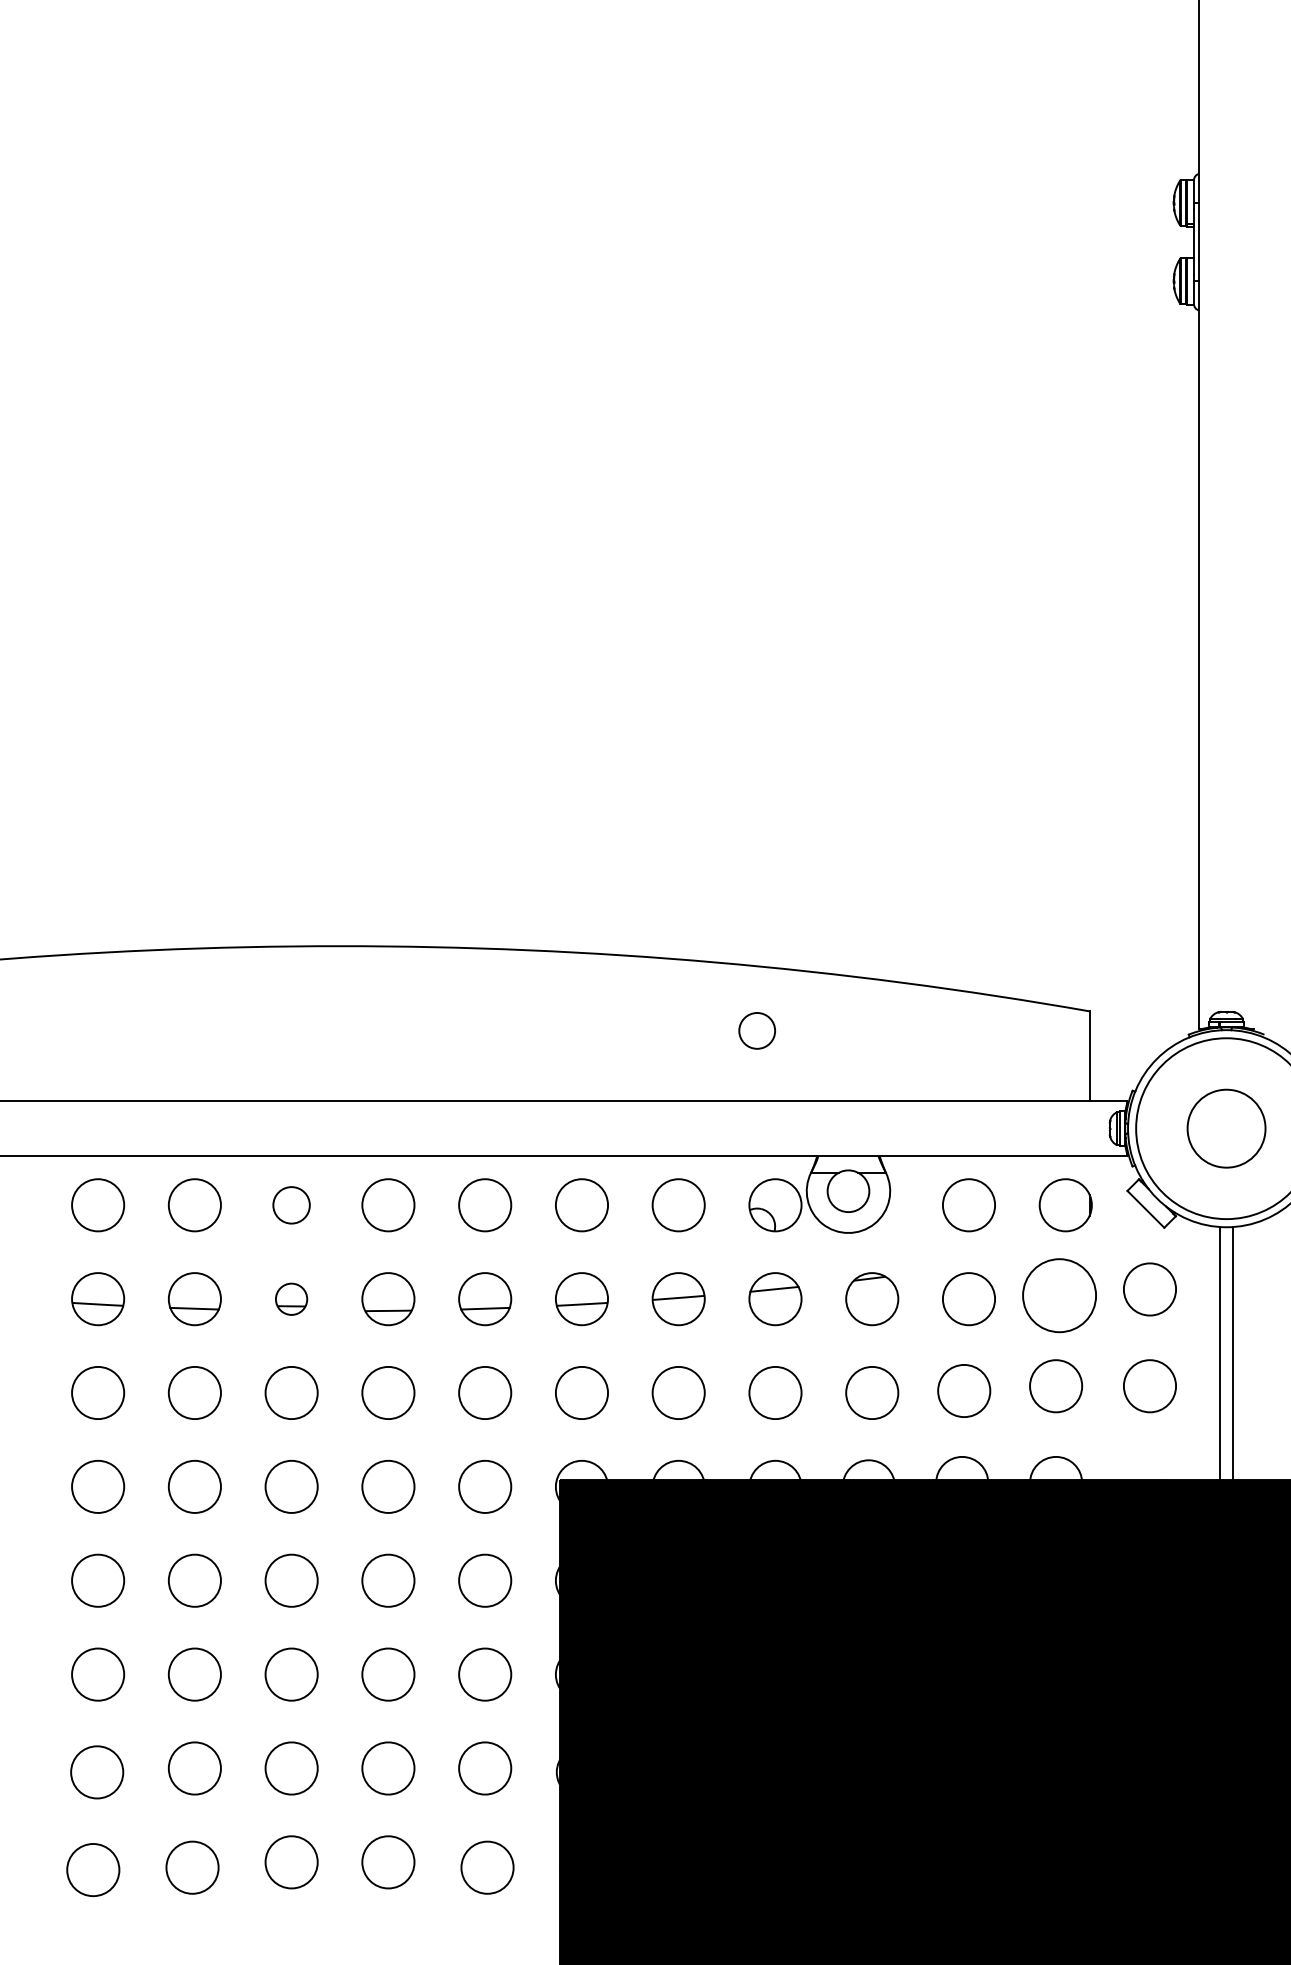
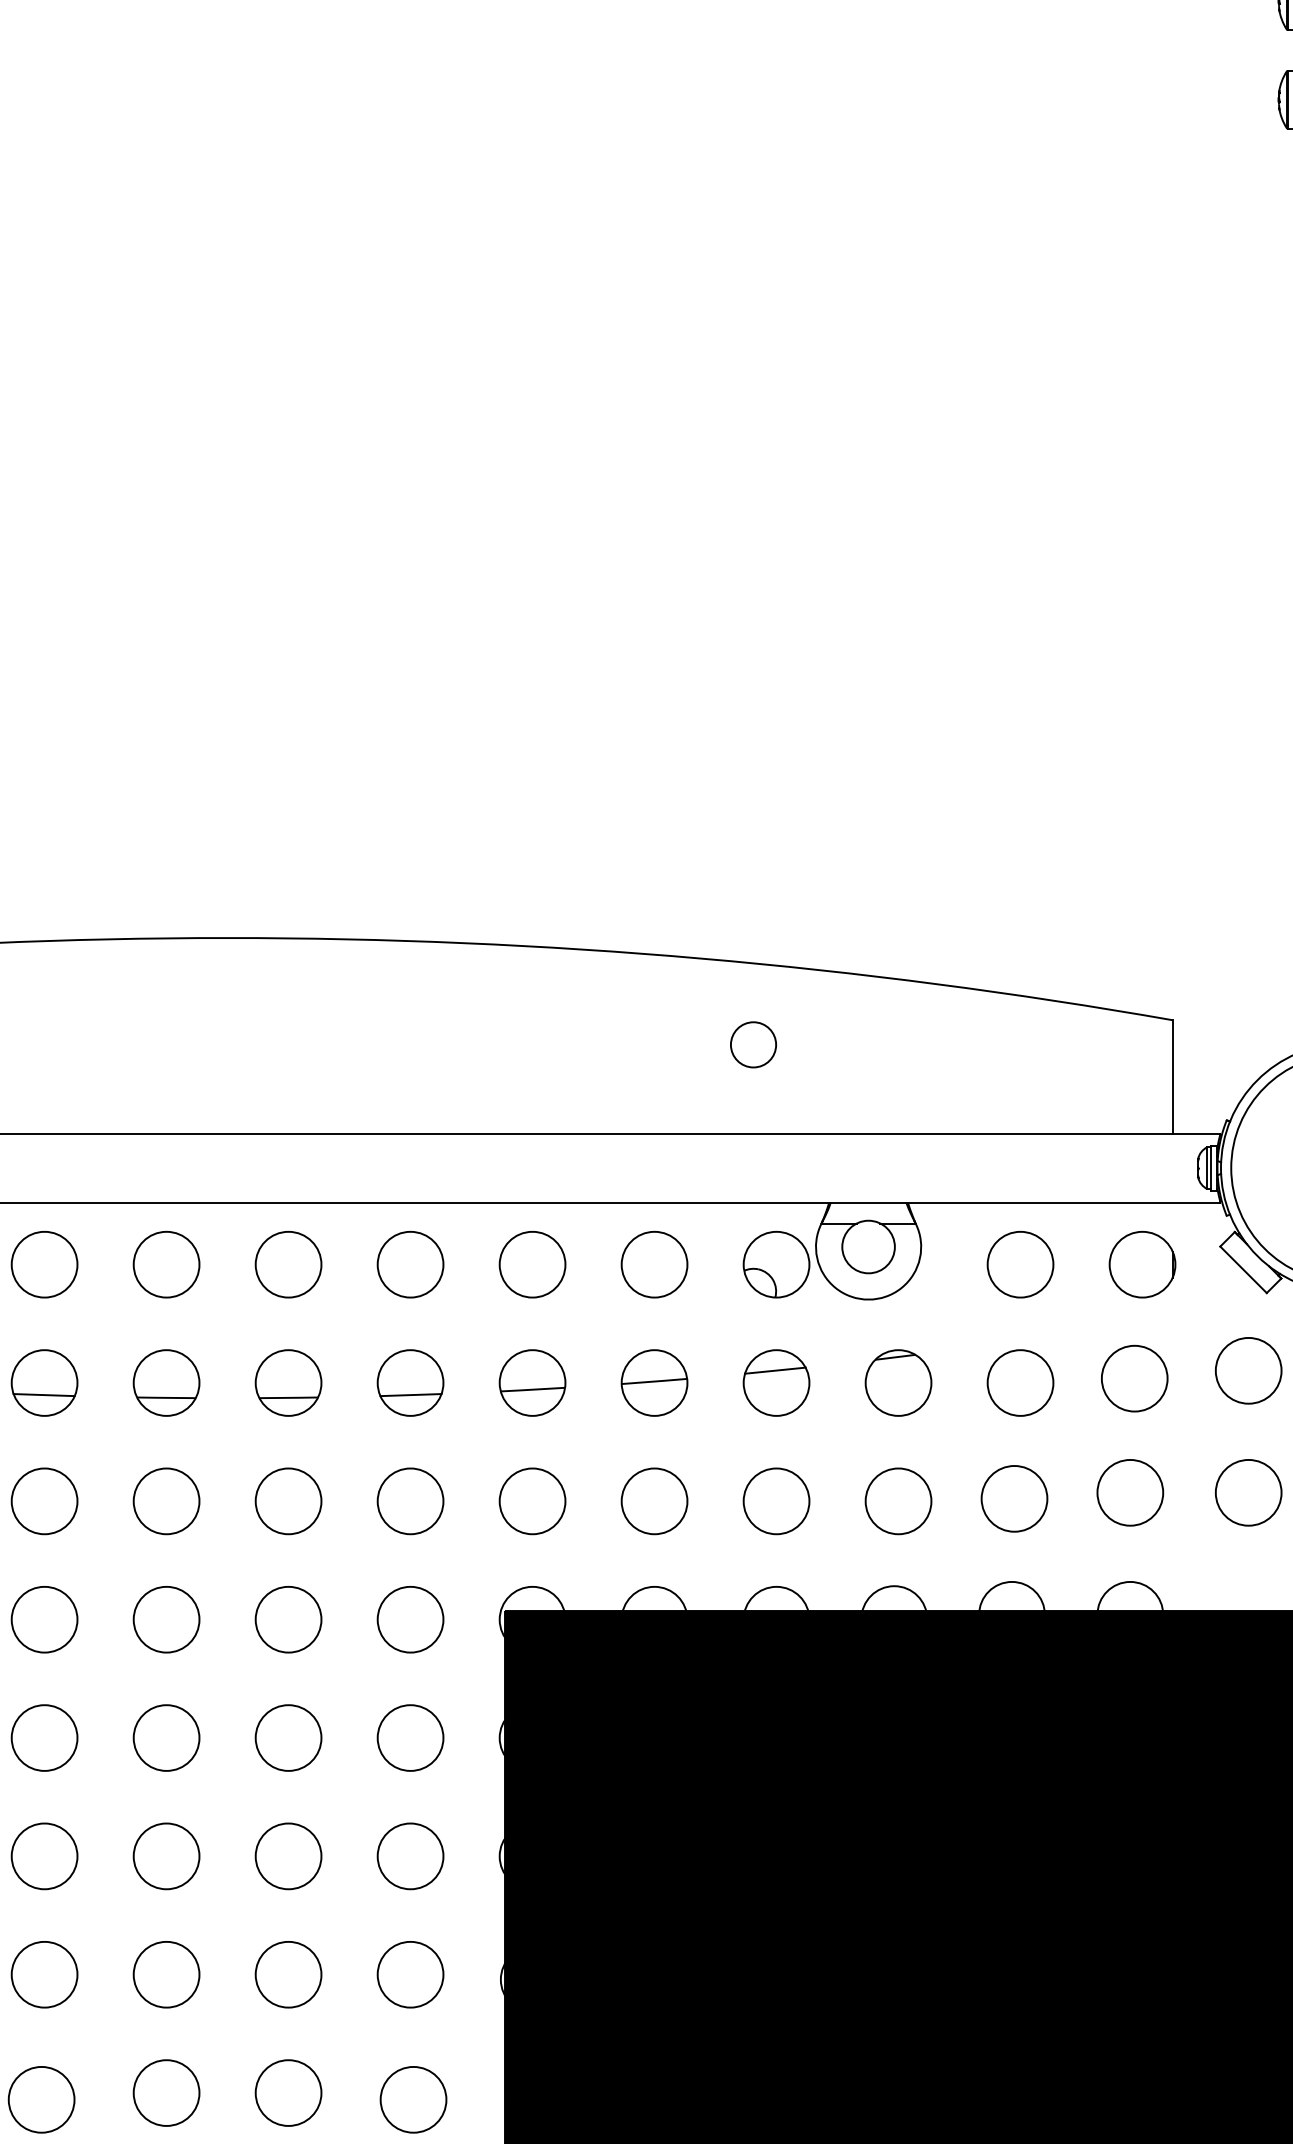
circle: (291, 1205) -> (166, 1264), size x1.43
circle: (1059, 1295) -> (1134, 1378), size x0.71
part: (291, 1299) -> (166, 1383), size x1.67

